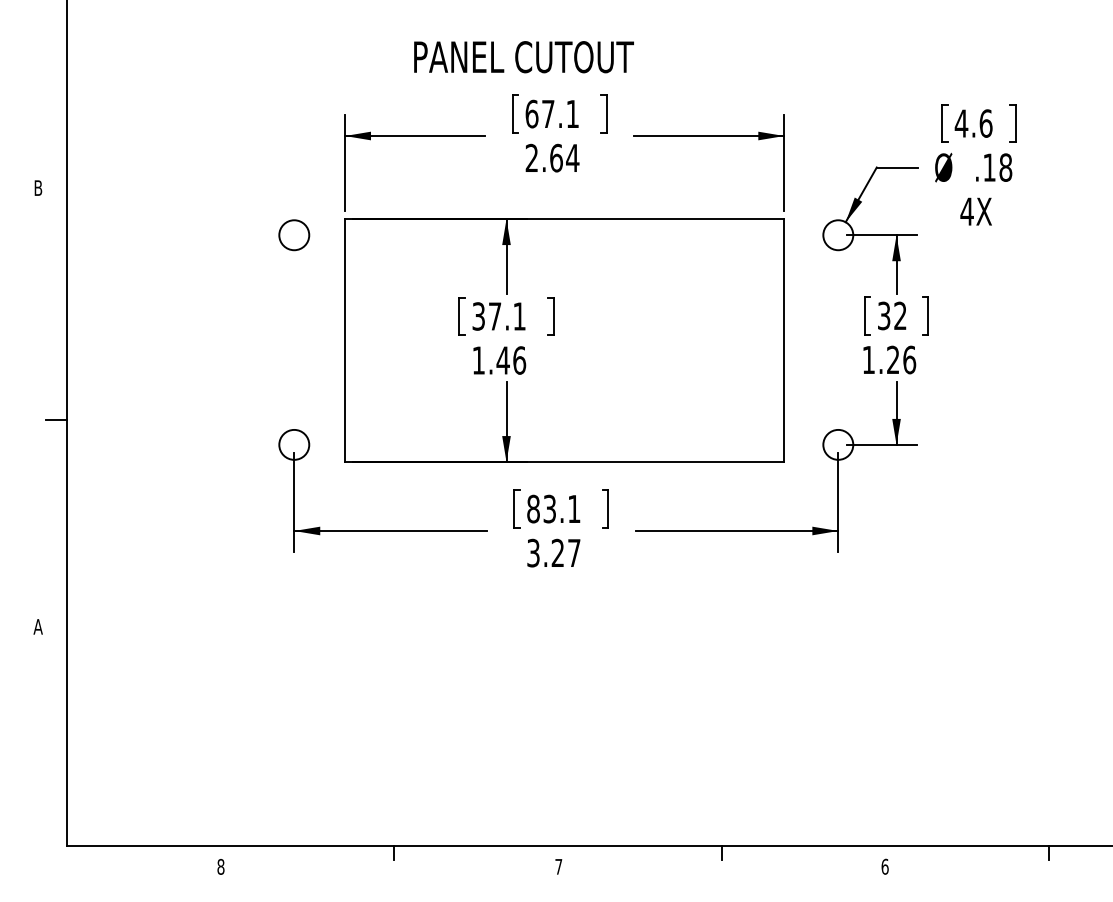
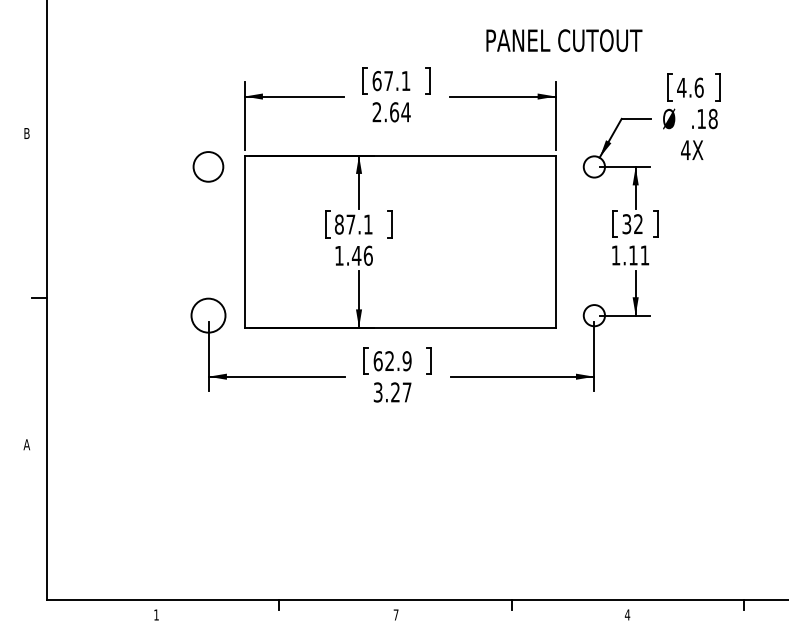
text: (523, 57) -> (564, 40), moved
circle: (294, 235) -> (208, 167), size x1.4
text: (478, 316) -> (339, 224), 37.1 -> 87.1
text: (901, 359) -> (639, 255), 1.26 -> 1.11
circle: (294, 444) -> (208, 315), size x1.6
text: (553, 508) -> (392, 360), 83.1 -> 62.9
text: (220, 866) -> (156, 614), 8 -> 1
text: (884, 866) -> (627, 614), 6 -> 4

